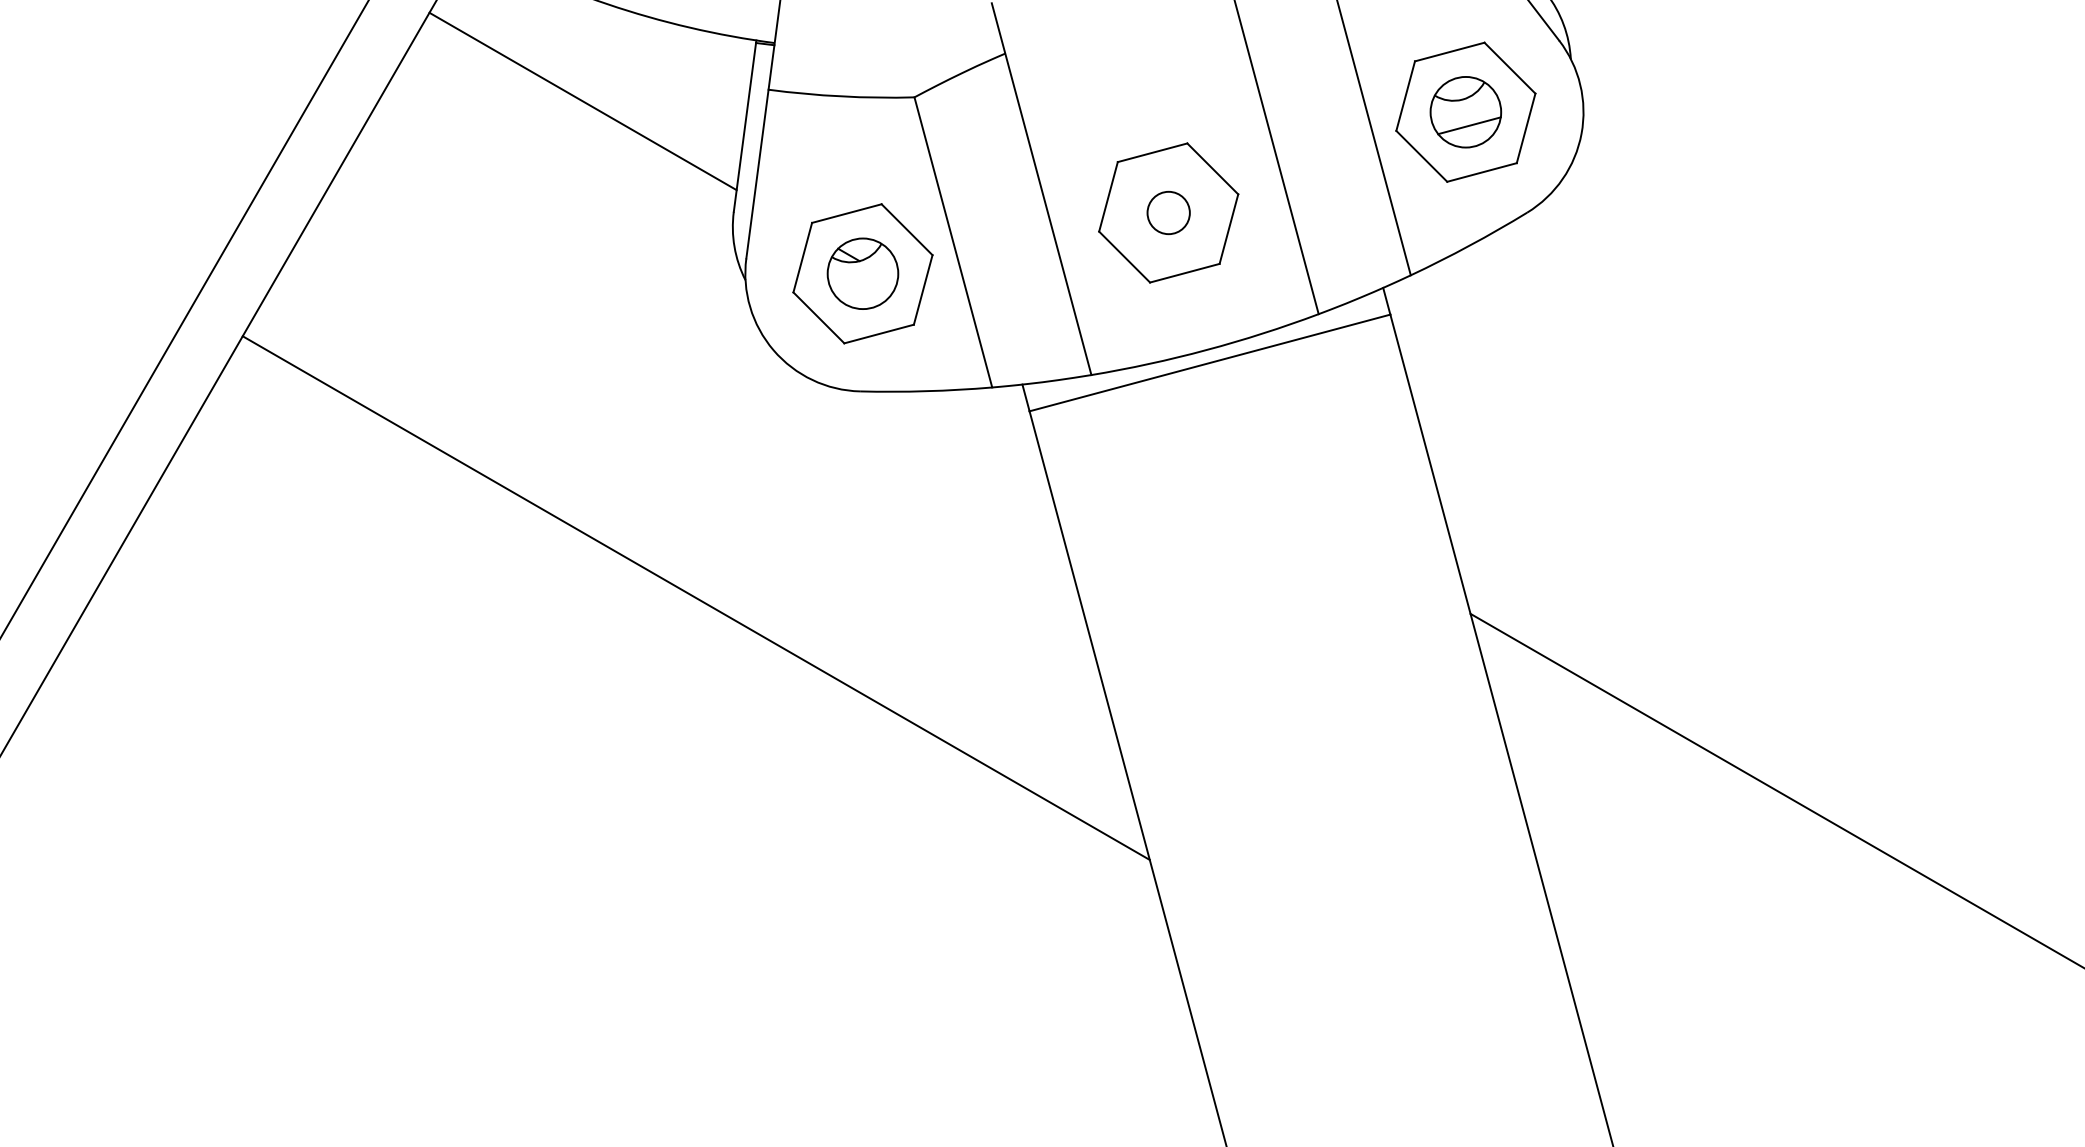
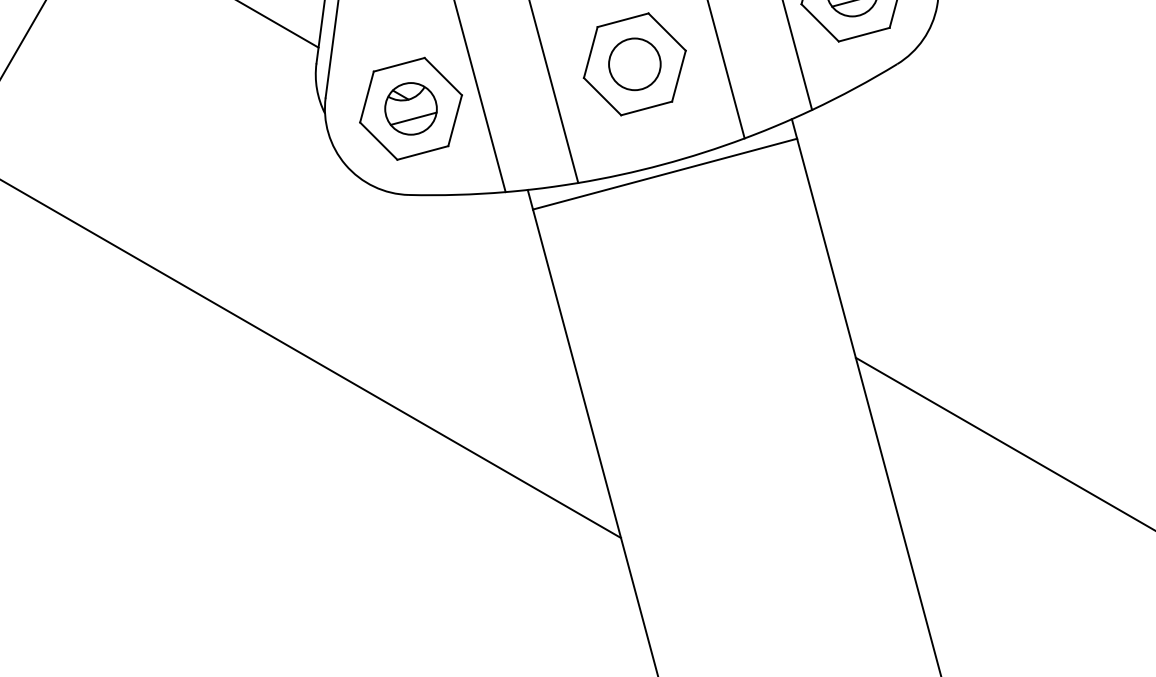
circle: (1168, 212) -> (634, 63), size x1.67
line: (866, 286) -> (413, 118), added

